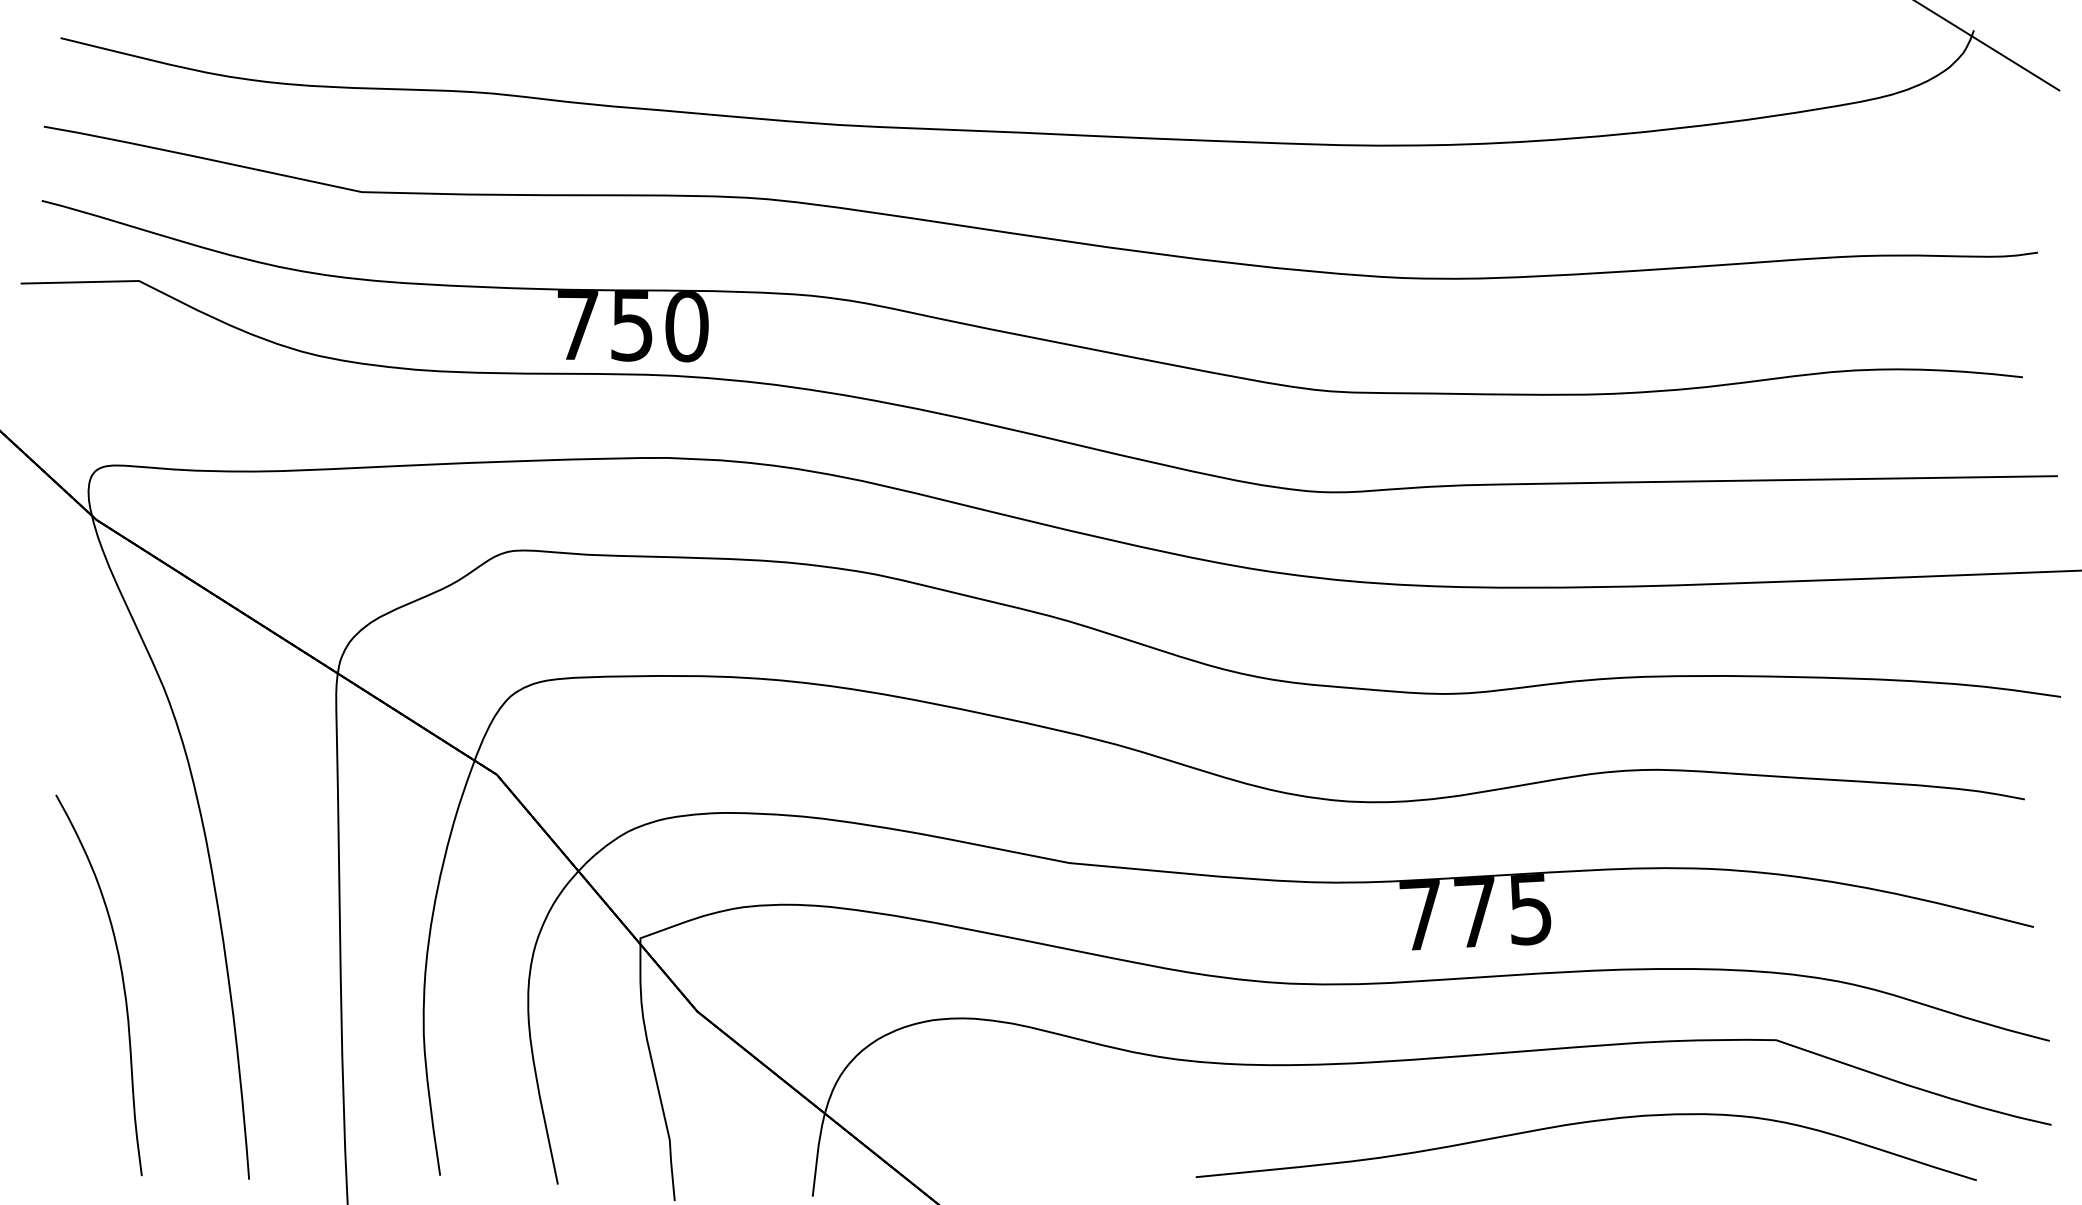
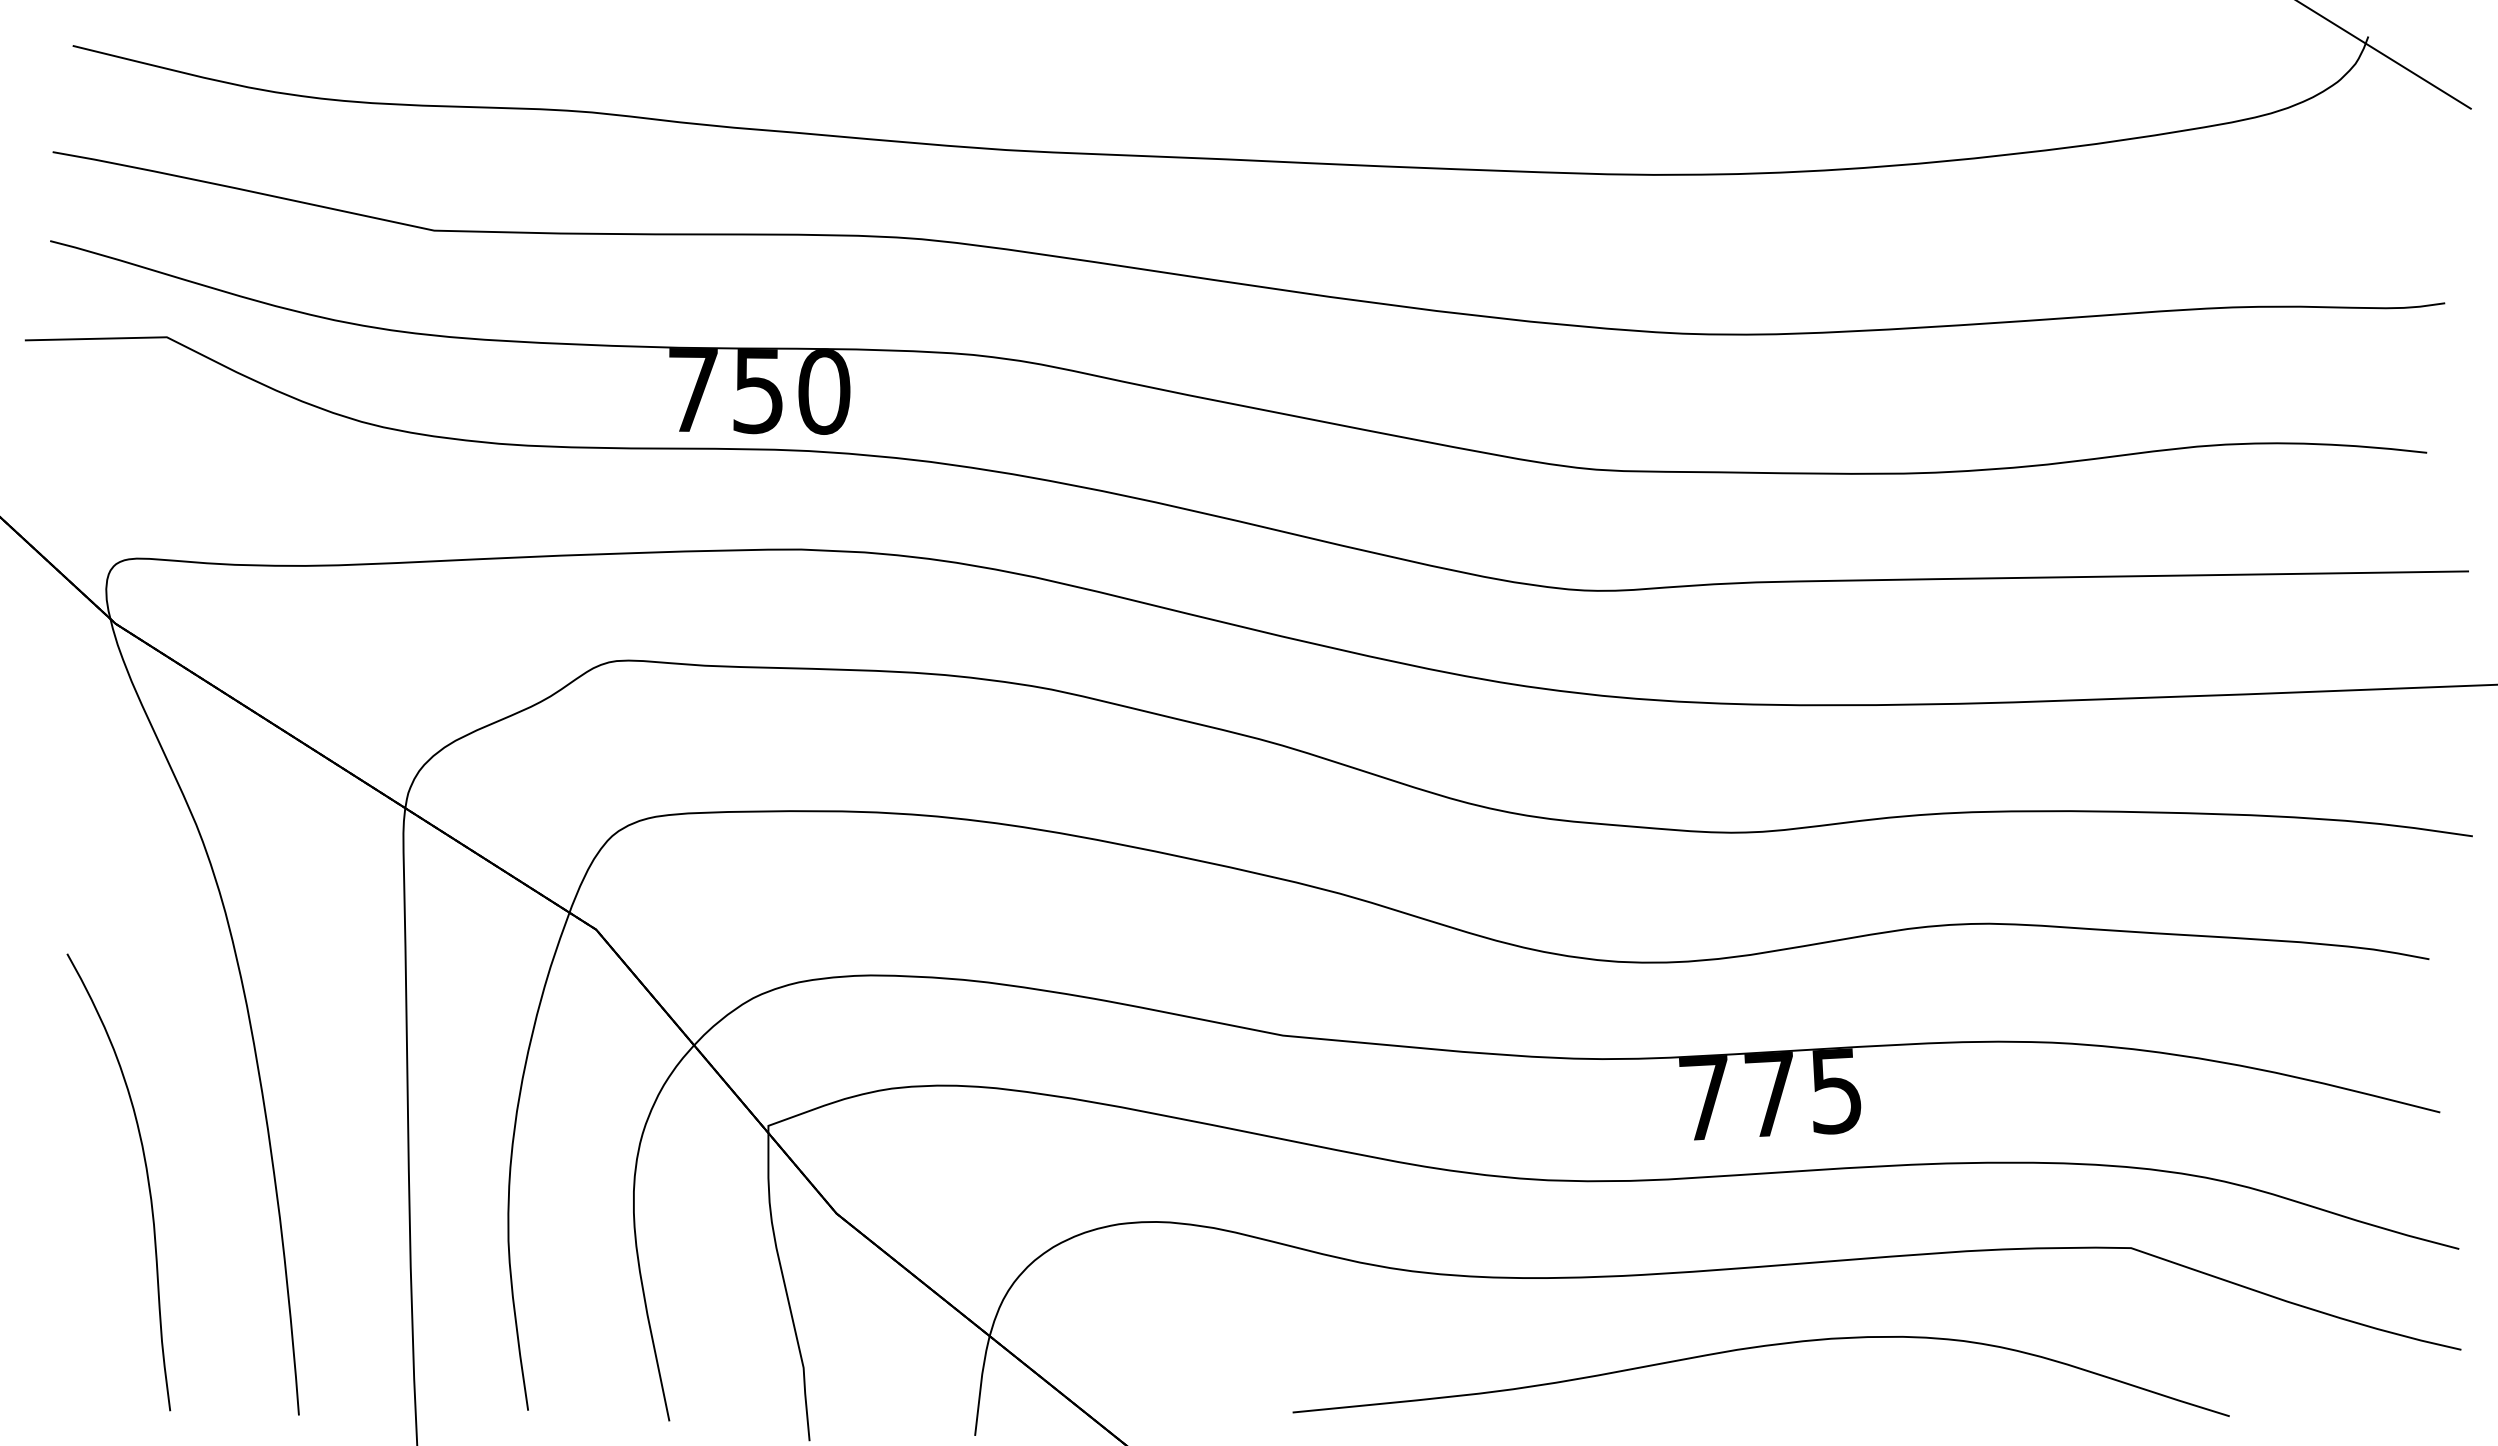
part: (1581, 1123) -> (1755, 1348), moved

